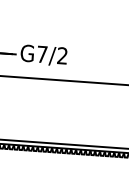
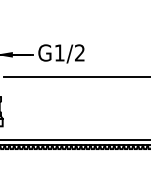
text: (42, 53) -> (59, 52), G7/2 -> G1/2

